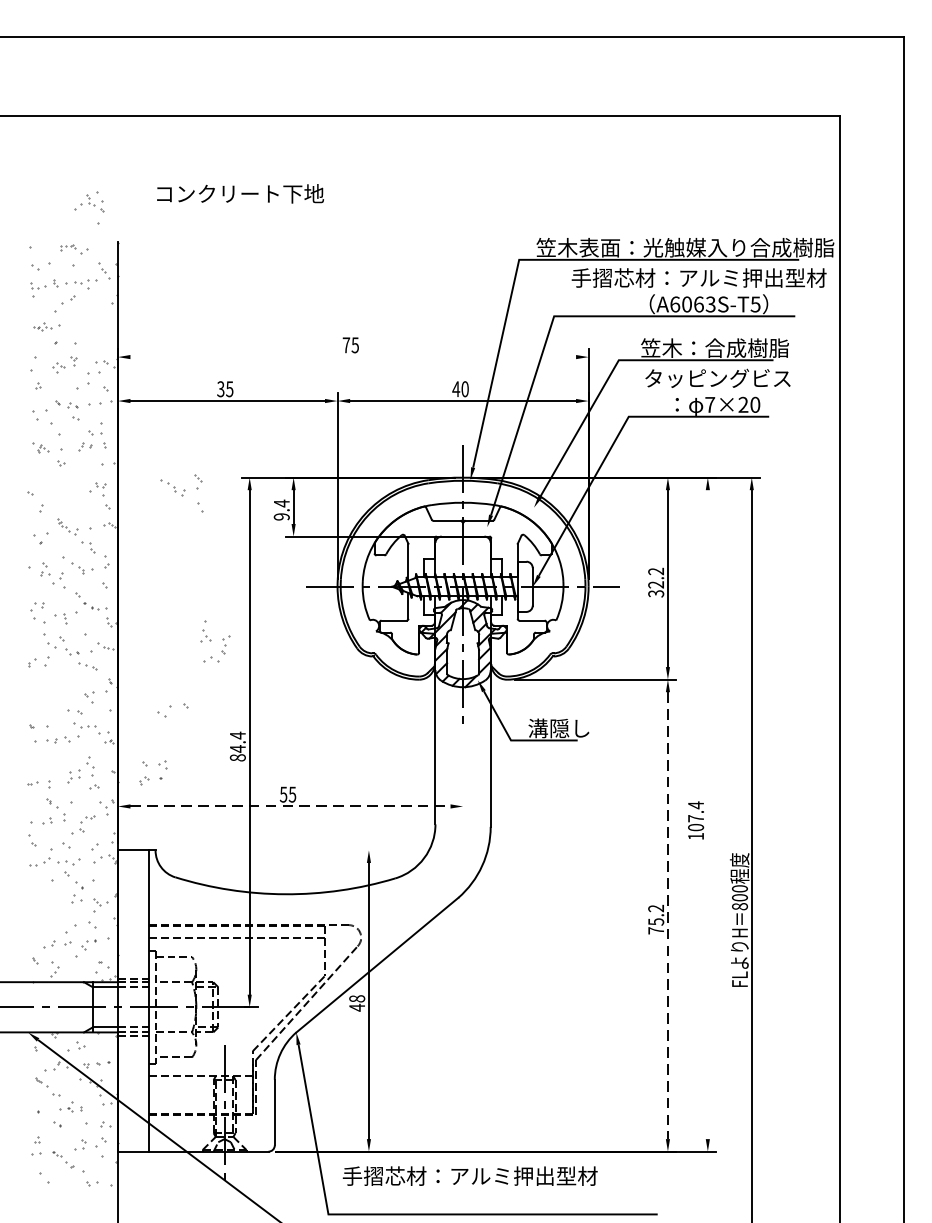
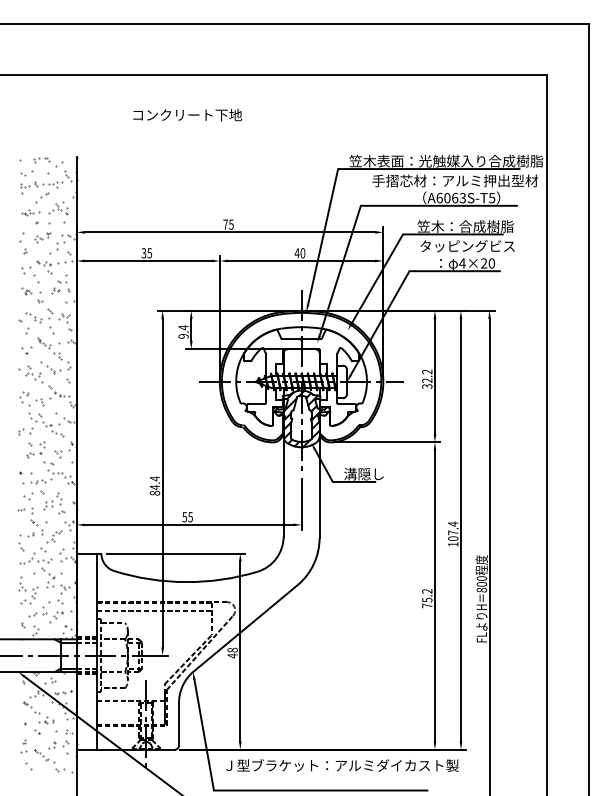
text: (240, 192) -> (187, 114), moved
part: (89, 208) -> (58, 212), moved
part: (74, 249) -> (48, 162), size x1.67
line: (353, 357) -> (230, 232), added
text: (710, 404) -> (462, 263), 7×20 -> 4×20
part: (181, 493) -> (39, 321), moved
part: (215, 641) -> (28, 590), moved
part: (172, 710) -> (33, 495), moved
part: (152, 772) -> (35, 449), moved
line: (462, 775) -> (301, 504), added
line: (290, 805) -> (189, 524), dashed -> solid
line: (707, 815) -> (460, 530), added
line: (269, 850) -> (175, 553), added
line: (667, 916) -> (434, 596), dashed -> solid
text: (522, 1175) -> (340, 765), 手摺芯材：アルミ押出型材 -> Ｊ型ブラケット：アルミダイカスト製

